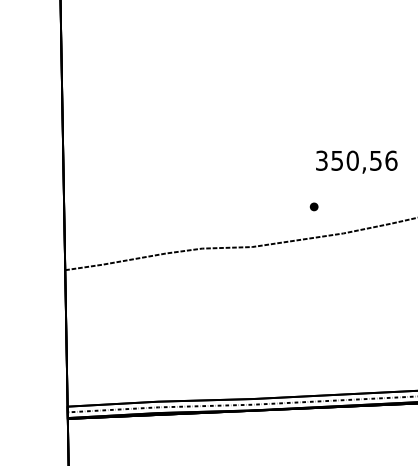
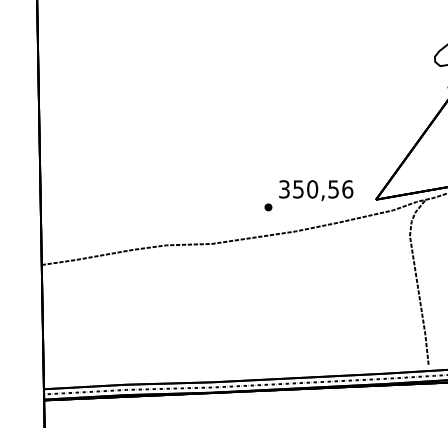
text: (357, 162) -> (316, 190), moved

